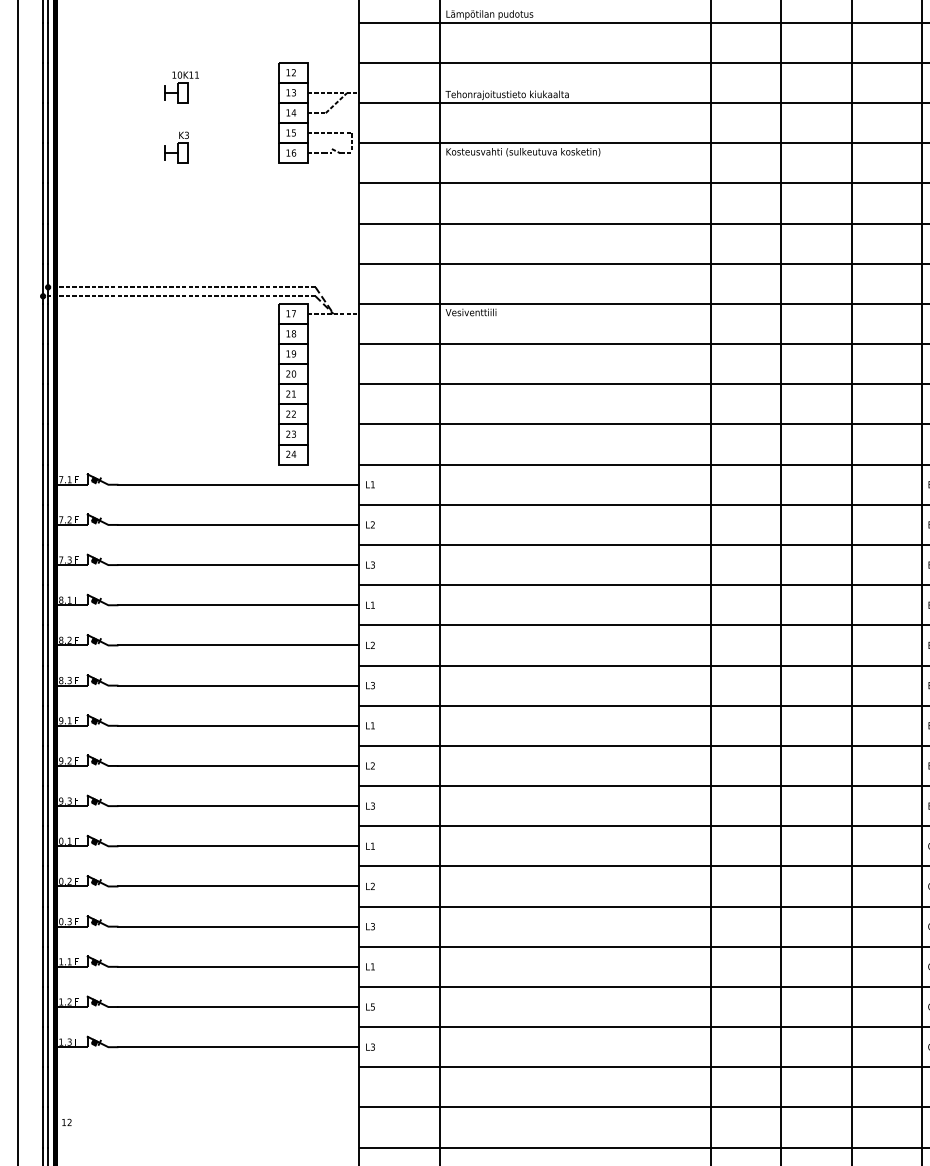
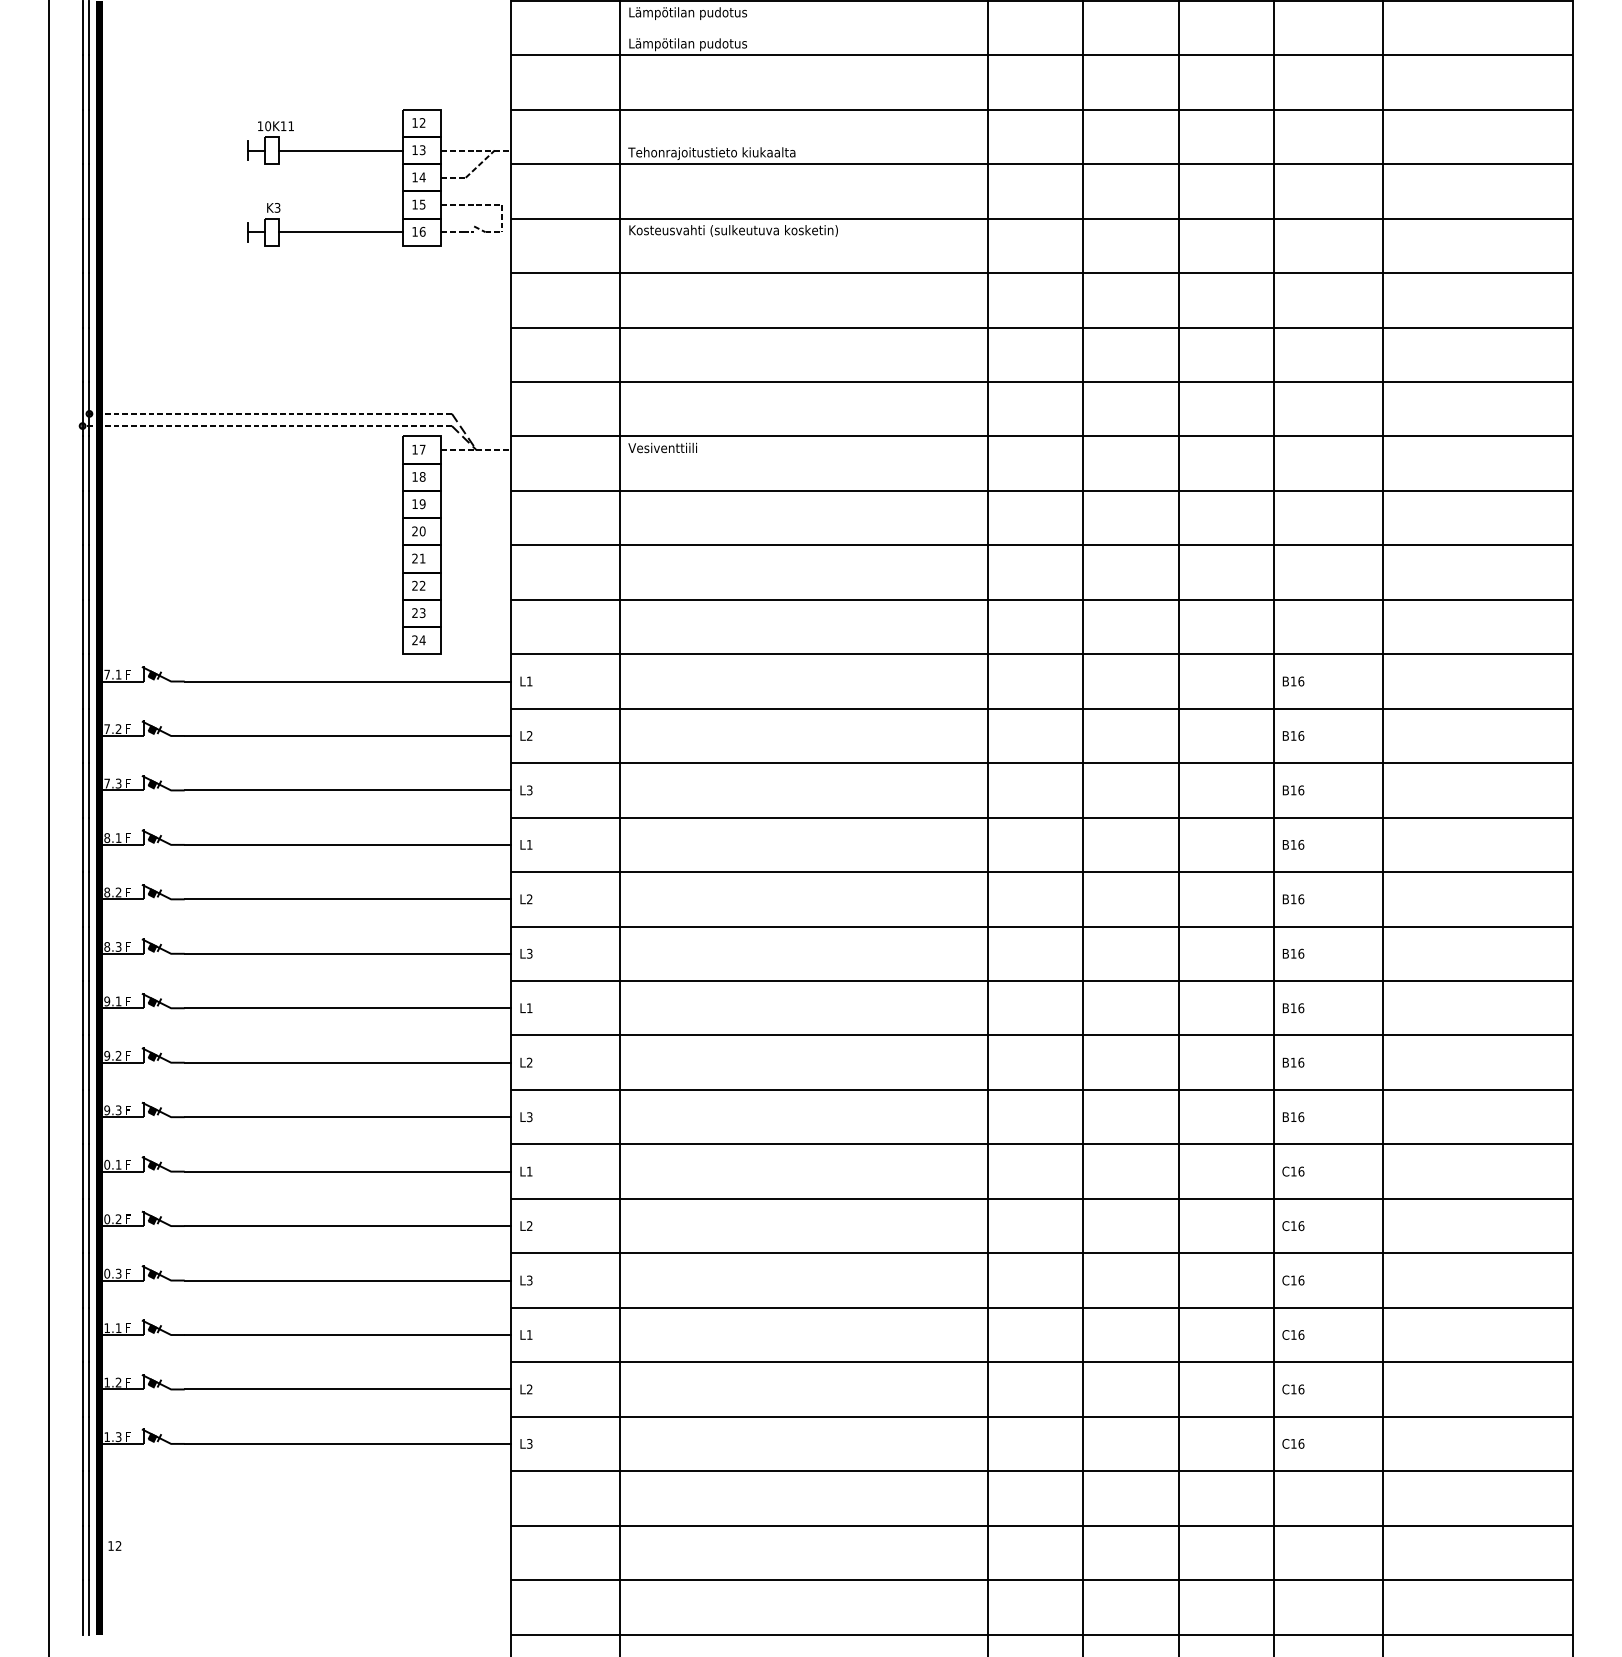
line: (233, 93) -> (340, 150), added
line: (233, 153) -> (340, 232), added
text: (372, 1007) -> (529, 1389), L5 -> L2

